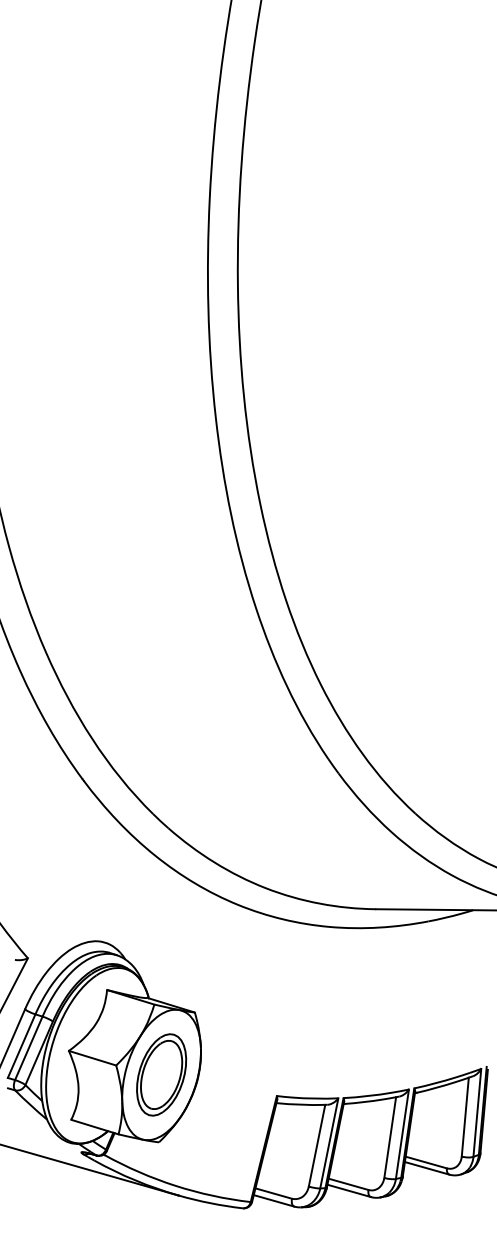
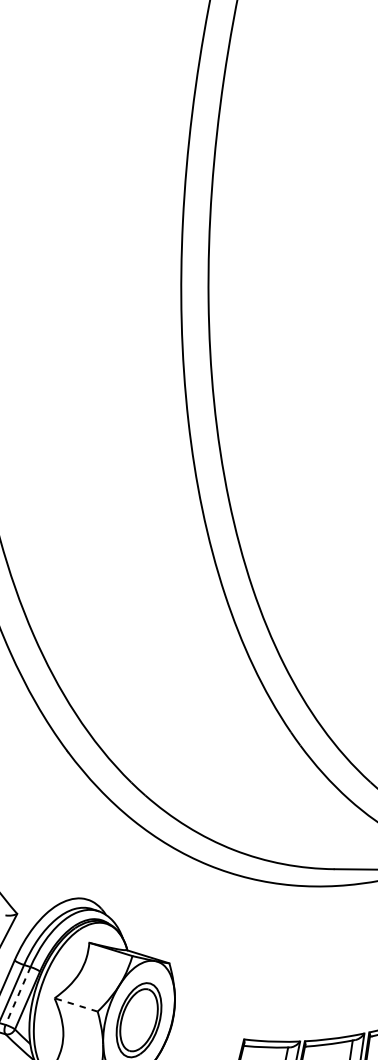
line: (28, 1048) -> (17, 996), solid -> dashed
line: (92, 1058) -> (76, 1005), solid -> dashed

